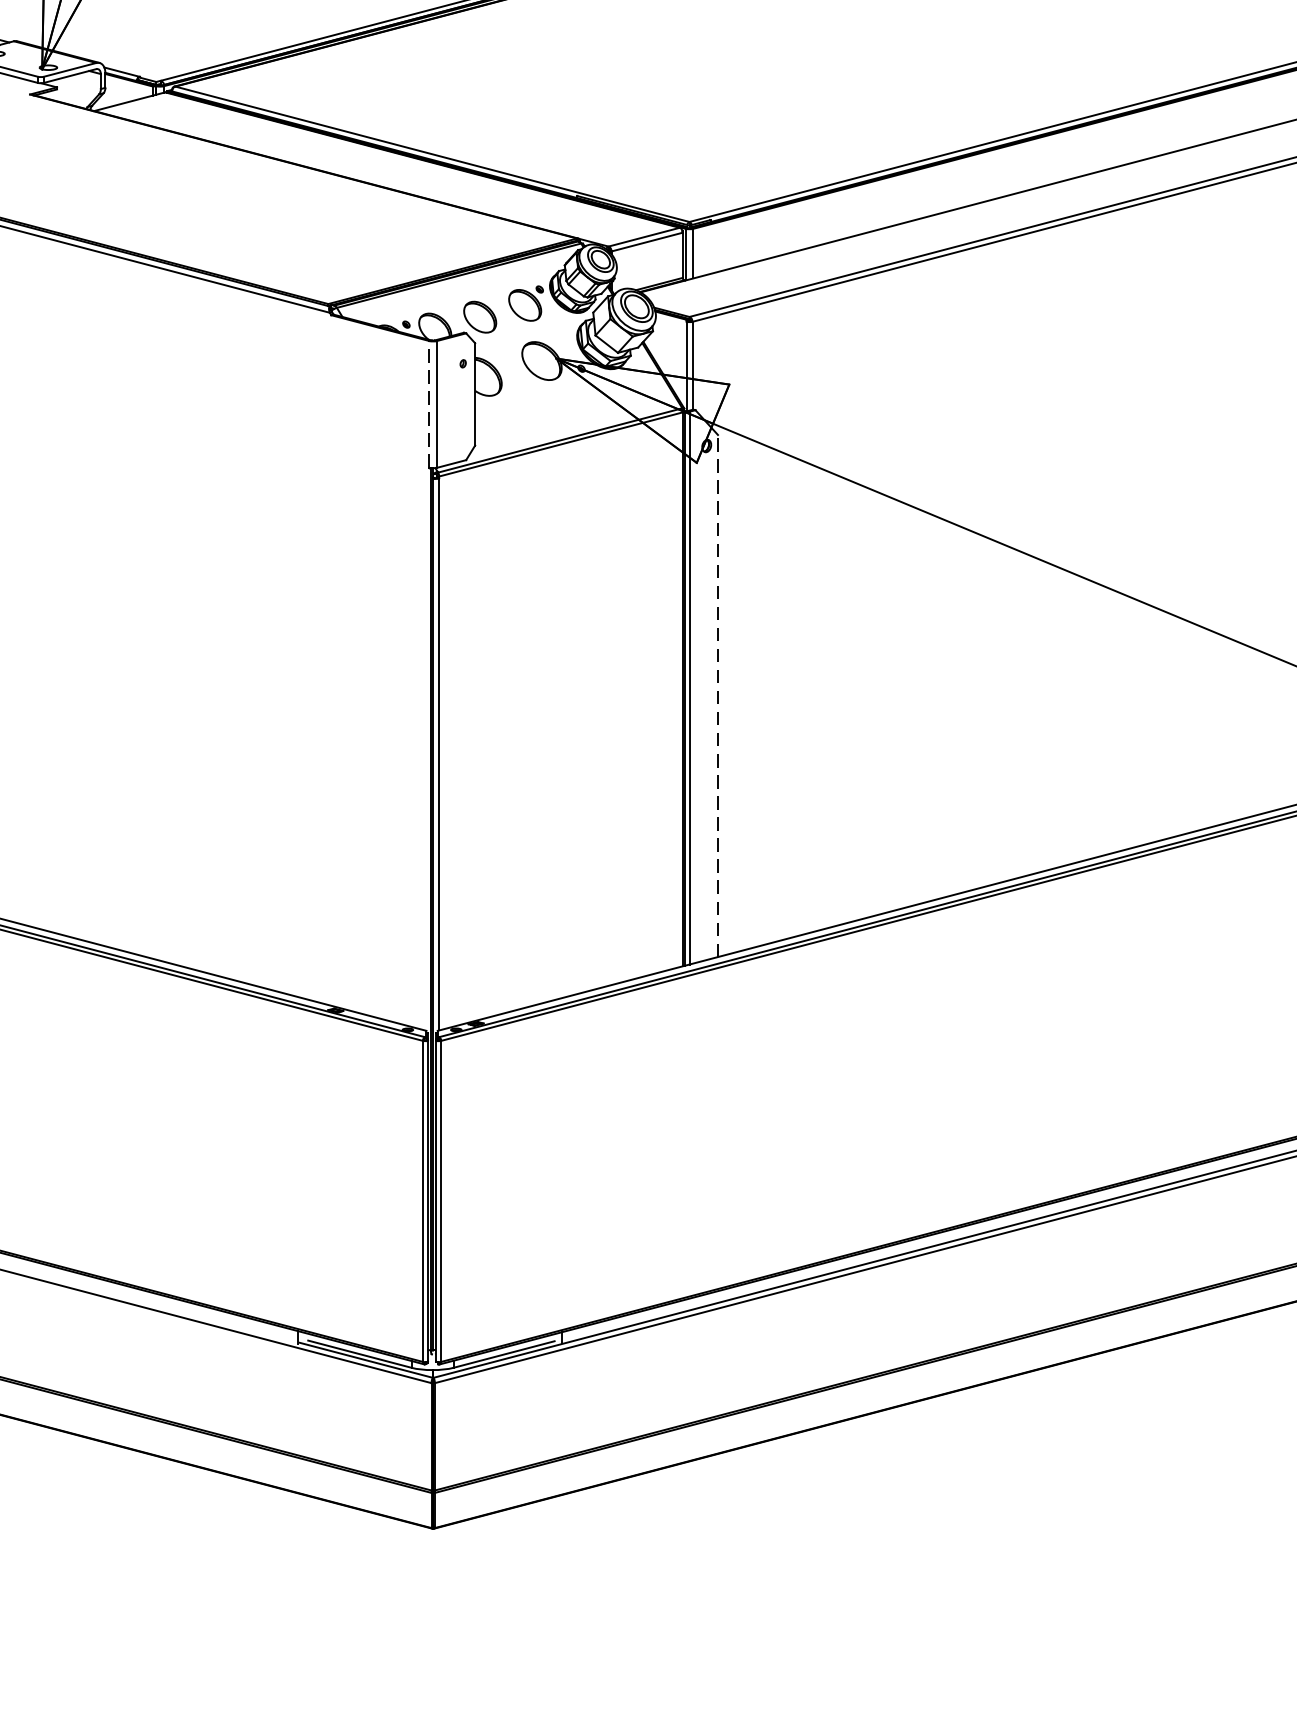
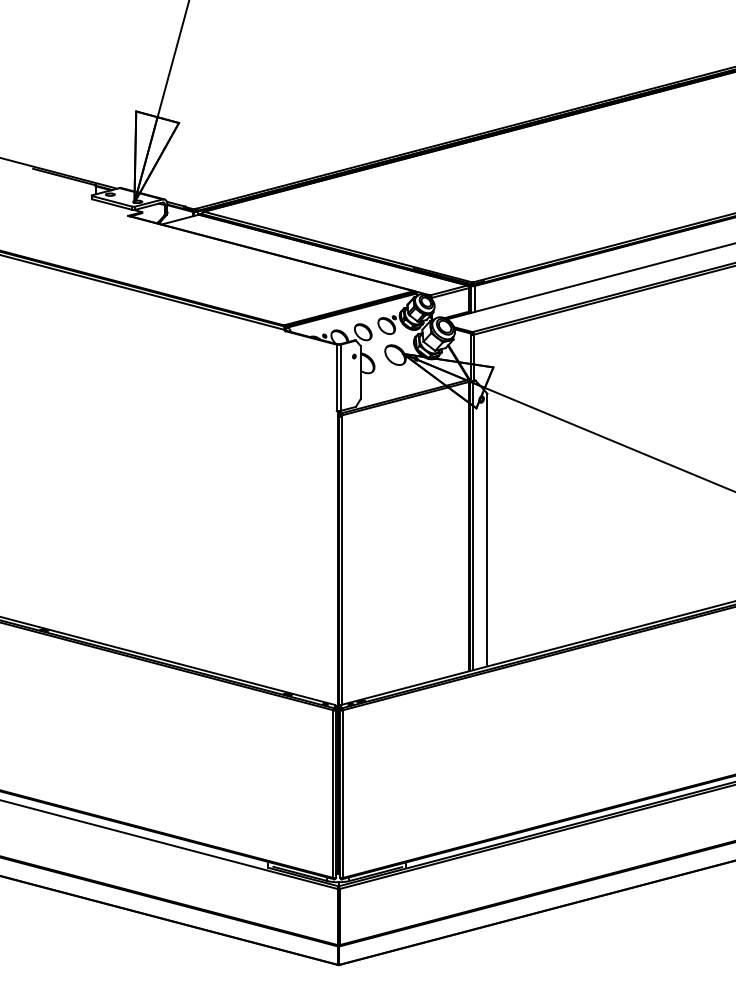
line: (428, 403) -> (336, 377), dashed -> solid
line: (718, 694) -> (487, 529), dashed -> solid

